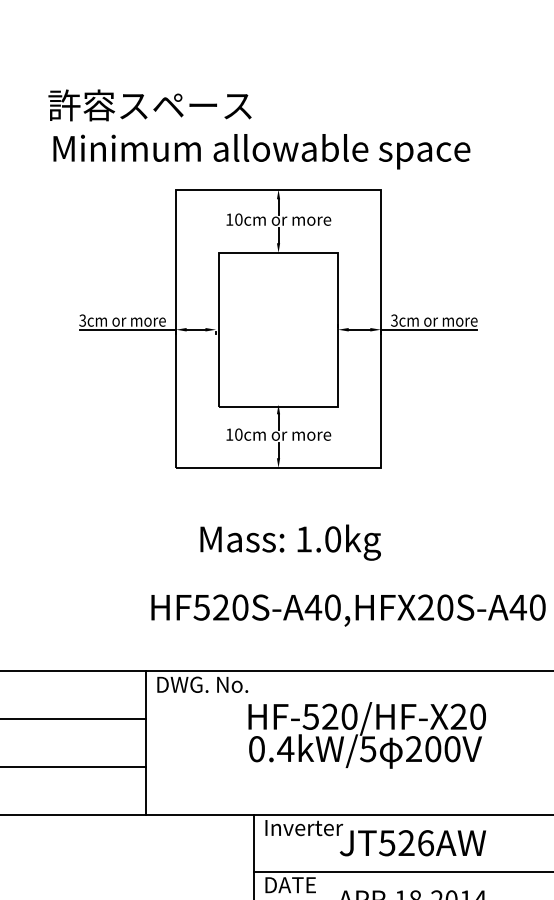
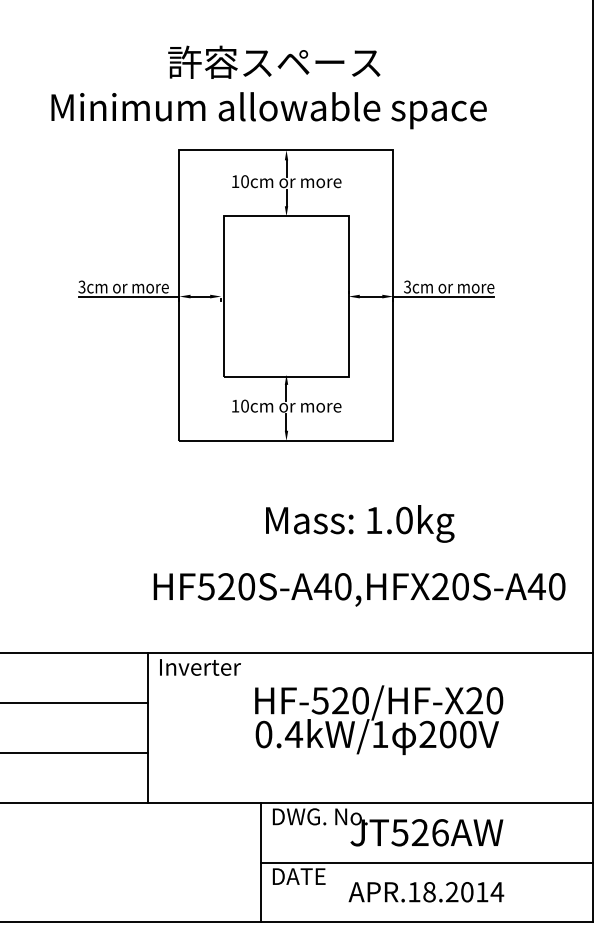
text: (150, 104) -> (274, 61), moved
text: (290, 542) -> (360, 523), moved
text: (203, 683) -> (208, 666), DWG. No. -> Inverter
text: (367, 749) -> (379, 734), 0.4kW/5 -> 0.4kW/1
text: (312, 827) -> (321, 816), Inverter -> DWG. No.

